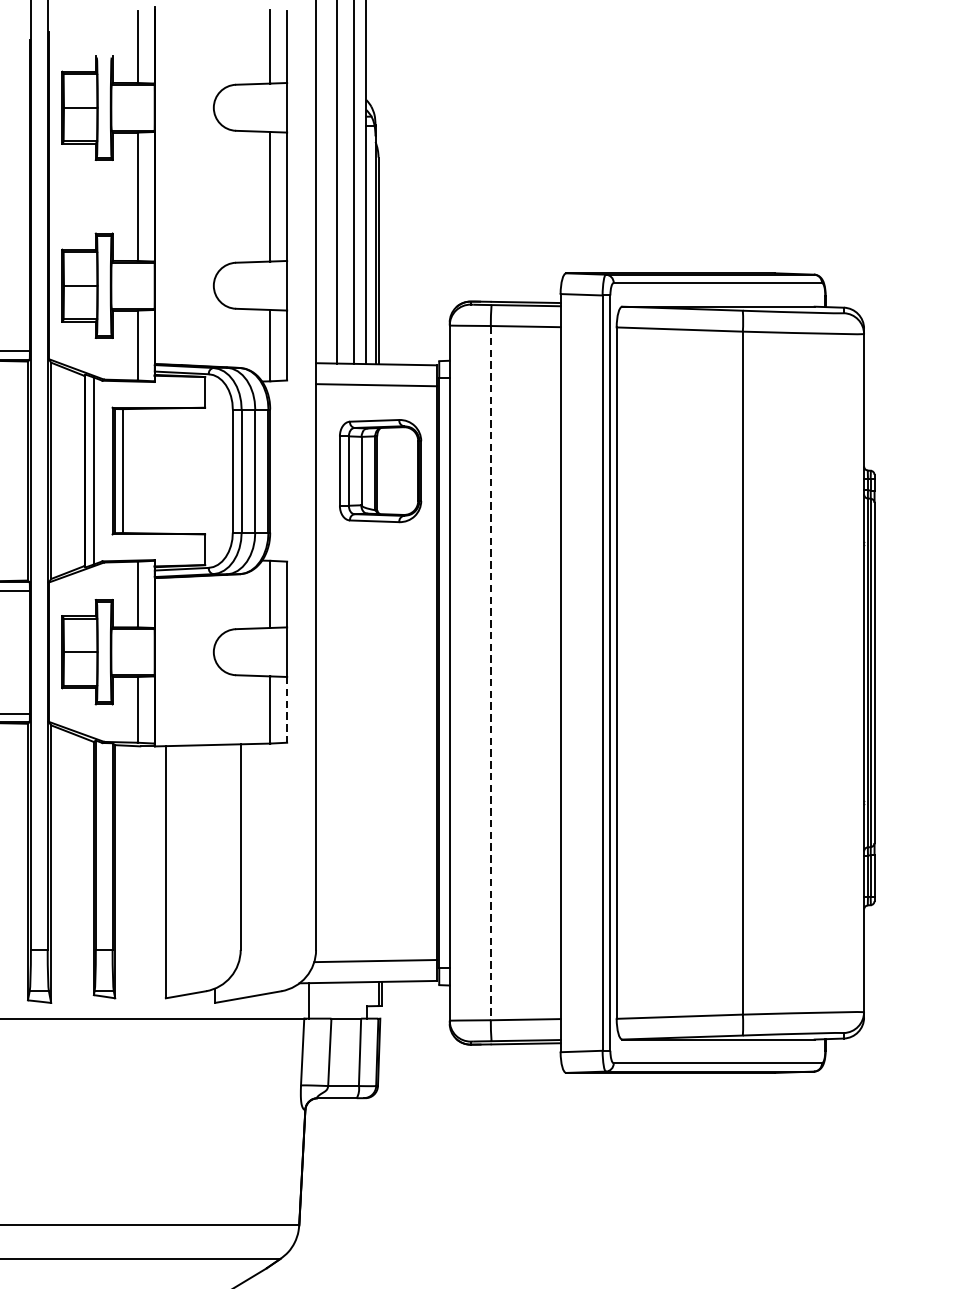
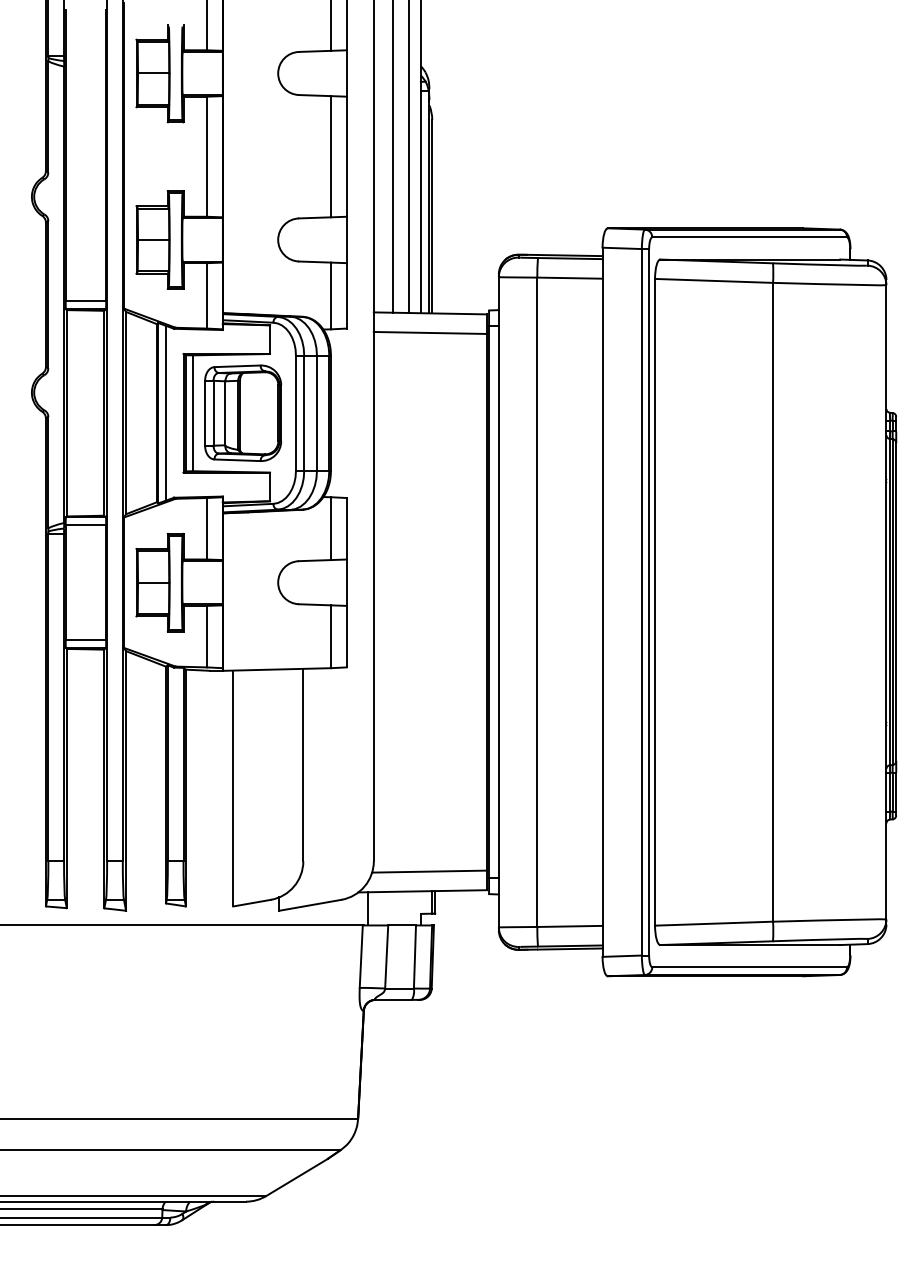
part: (380, 470) -> (243, 412), moved
line: (491, 673) -> (537, 602), dashed -> solid
line: (286, 709) -> (346, 636), dashed -> solid

